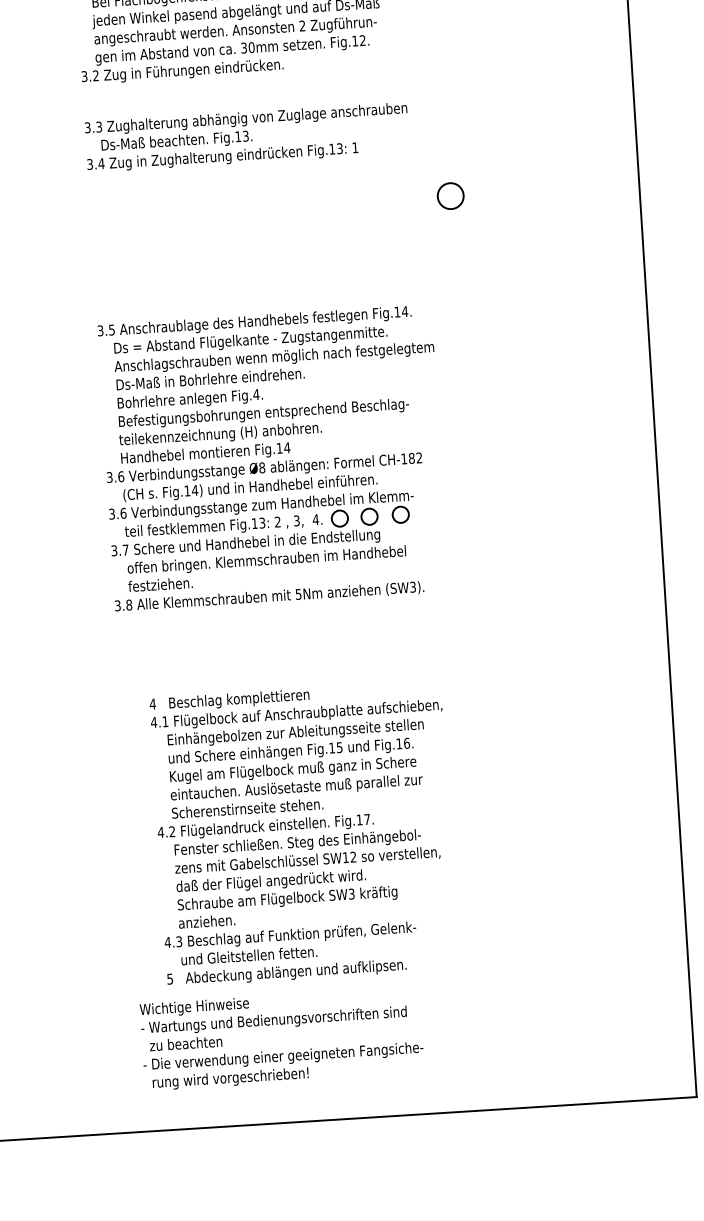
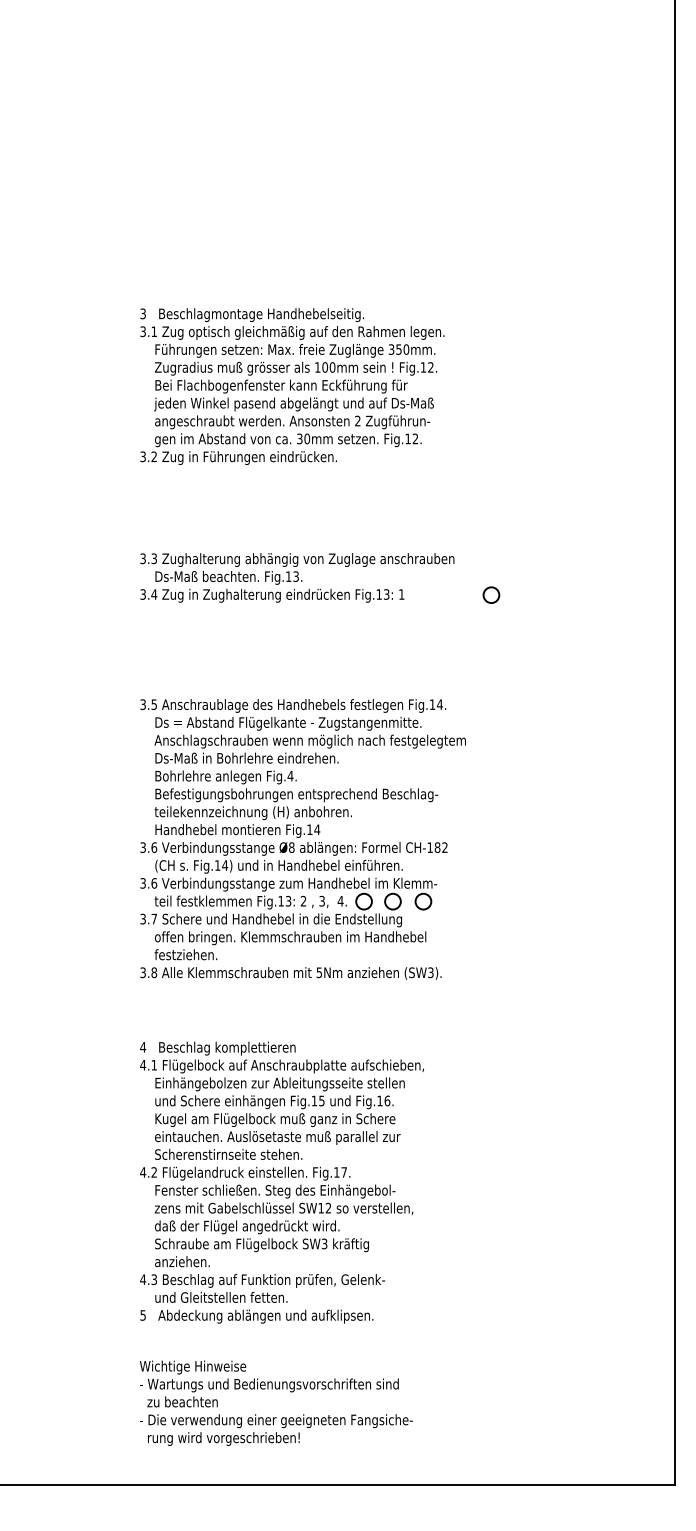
text: (247, 137) -> (297, 577), moved
circle: (450, 195) -> (491, 594), size x0.62
text: (303, 833) -> (281, 1182), moved

